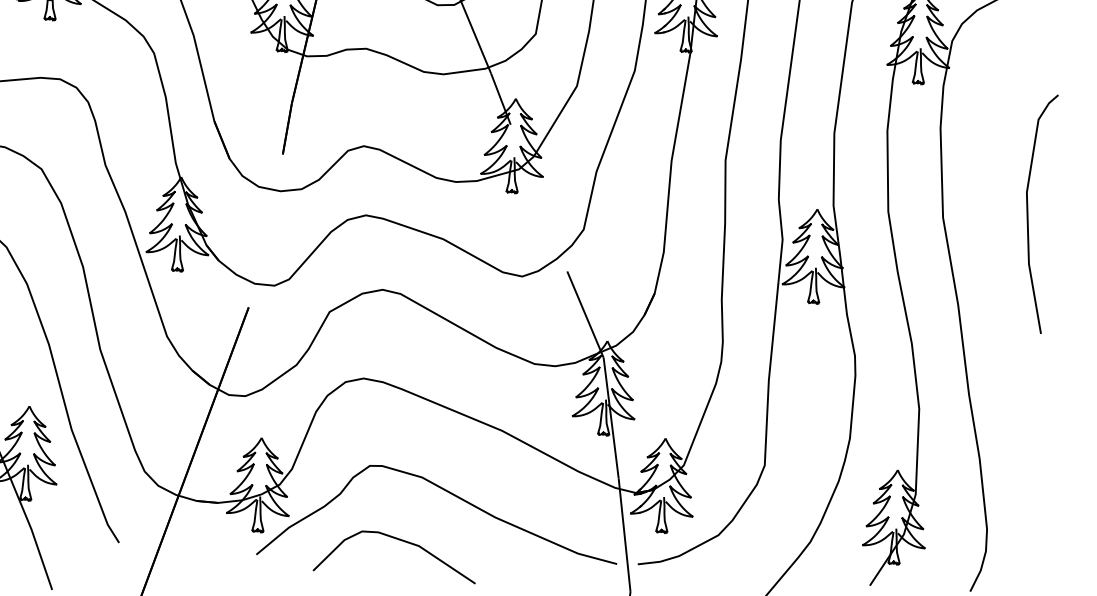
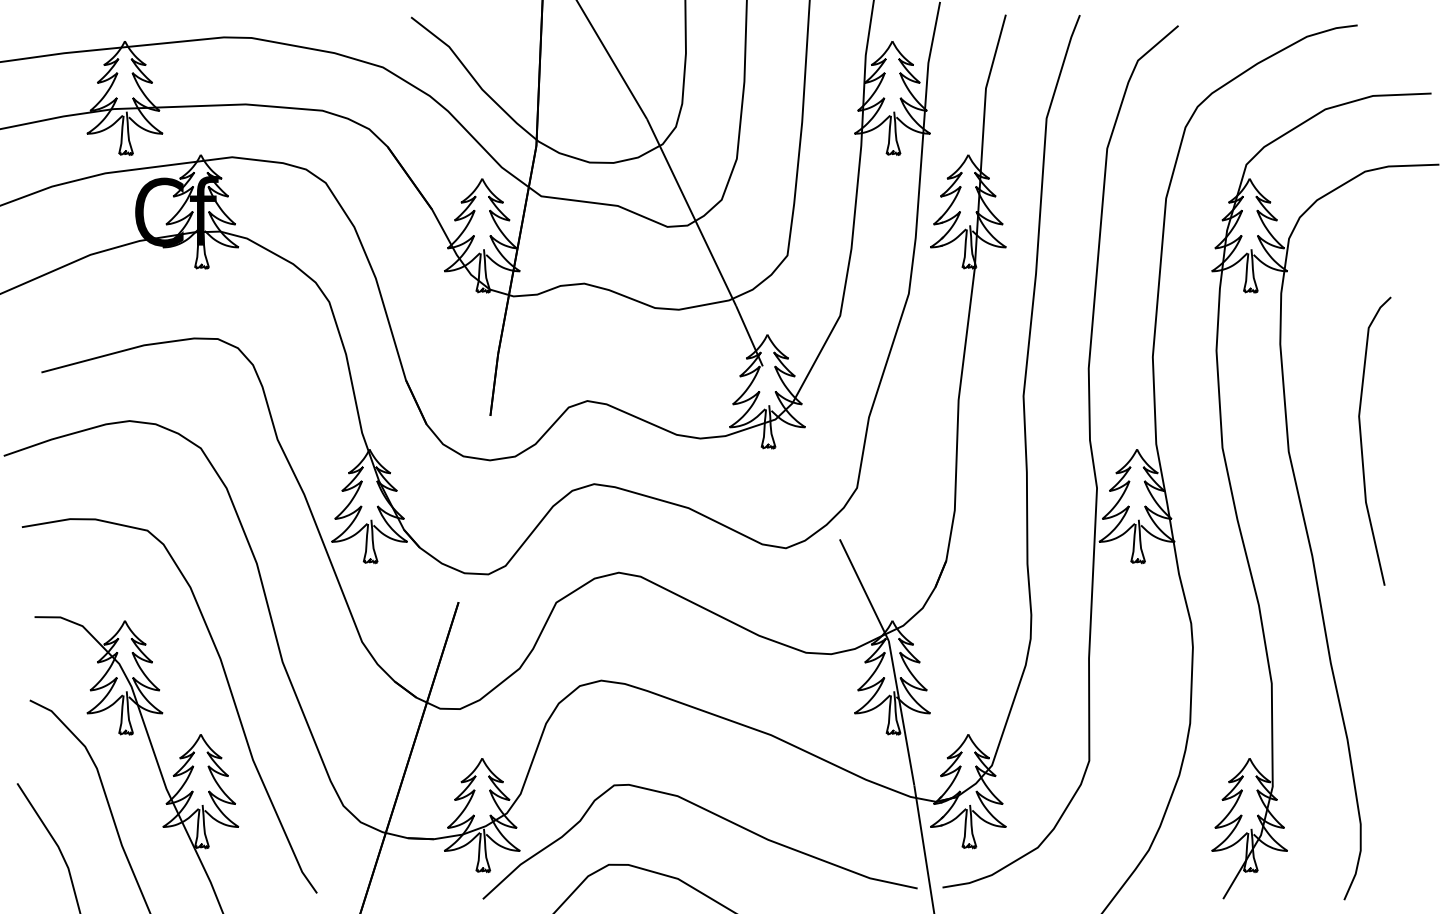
curve: (1028, 214) -> (1362, 442), moved

